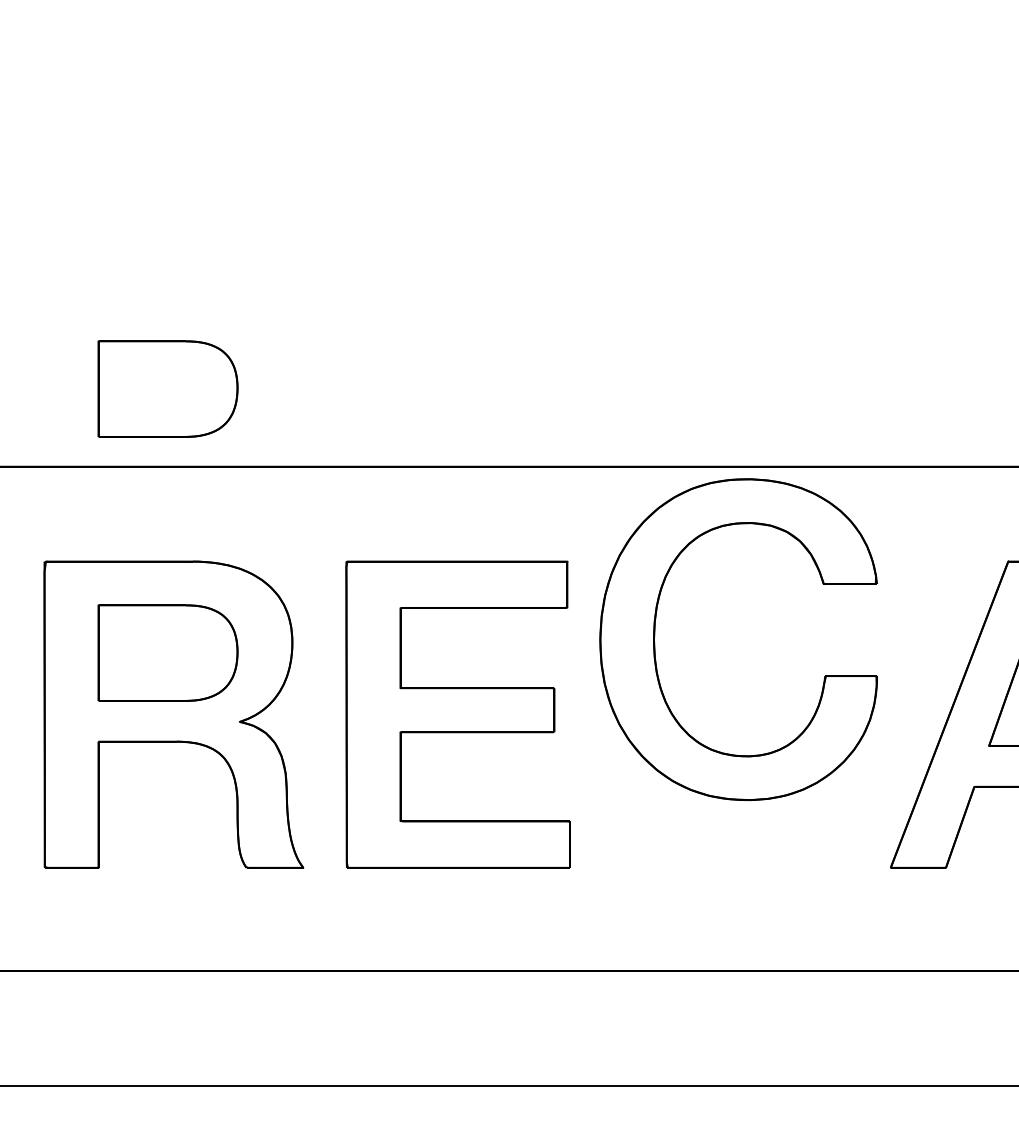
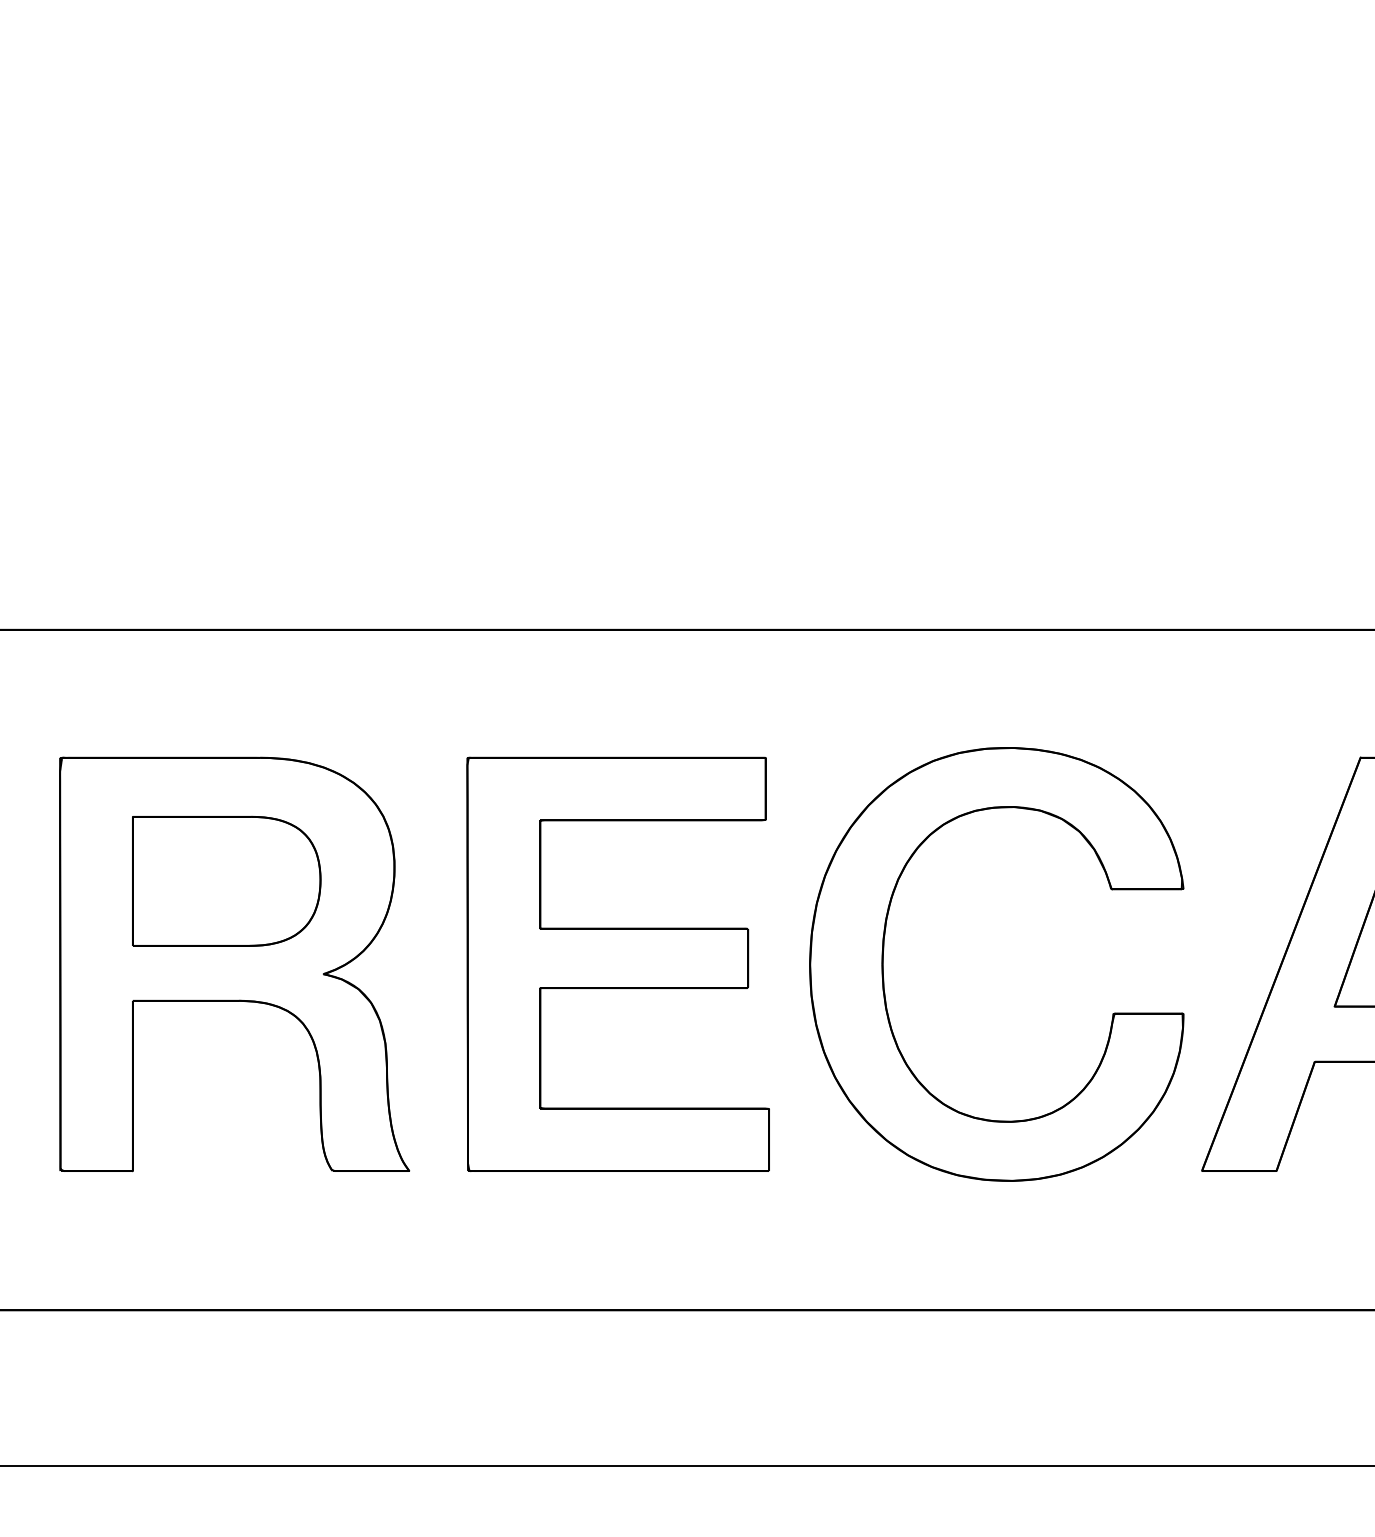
part: (167, 388) -> (226, 524), removed
part: (655, 636) -> (884, 960), moved

